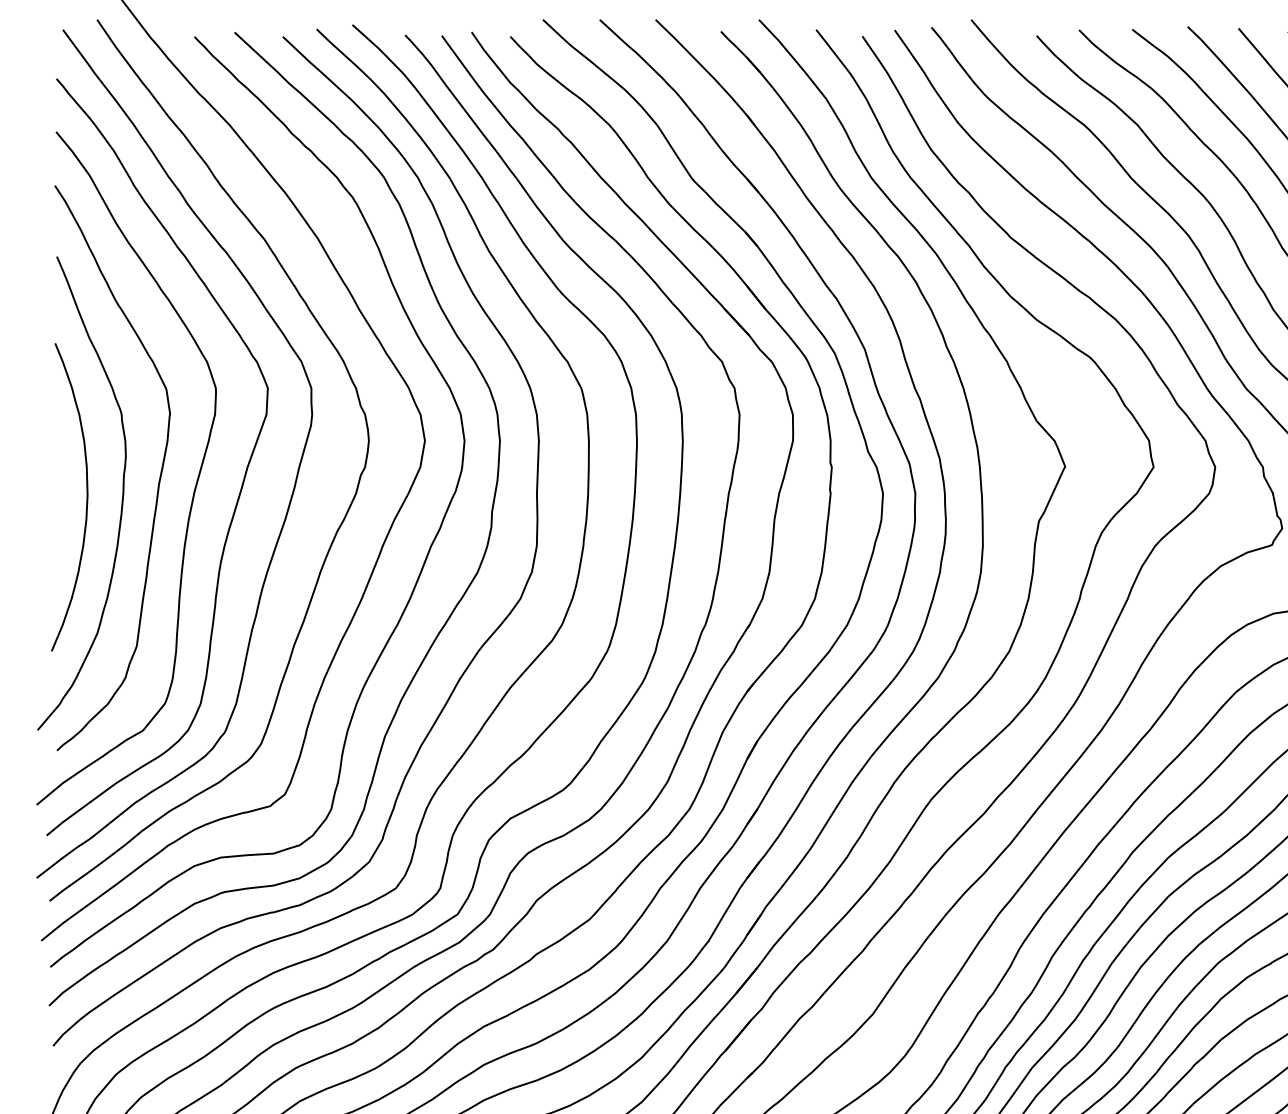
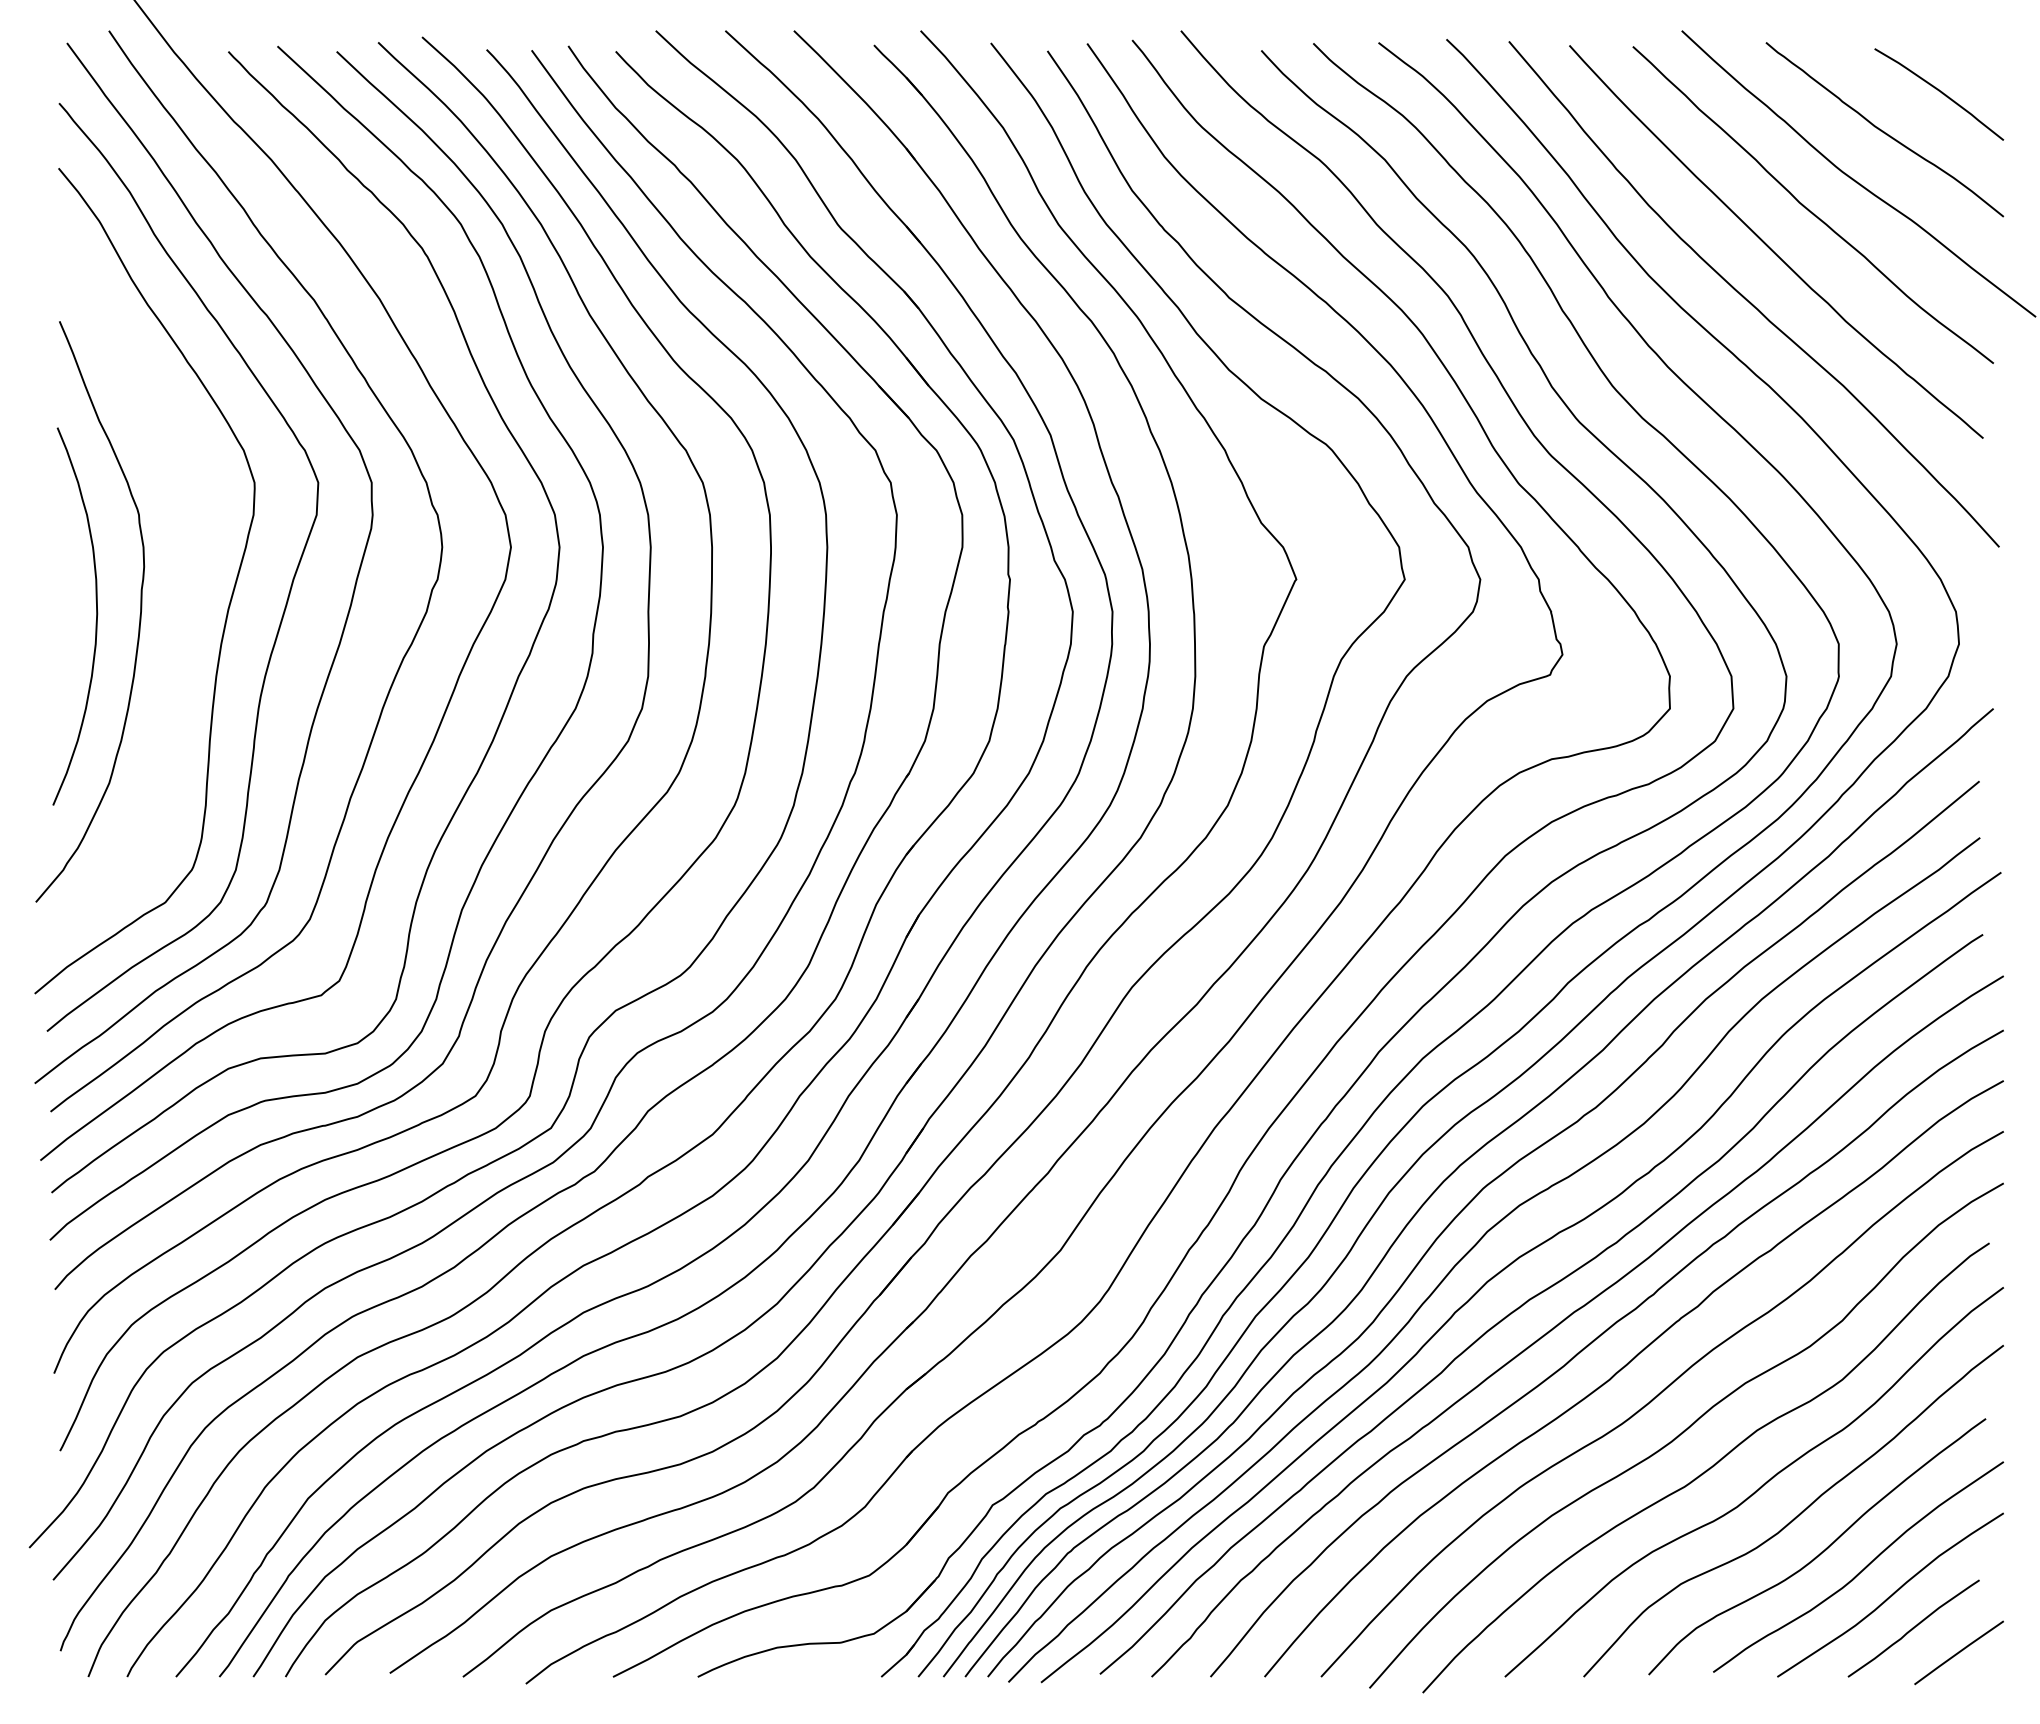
curve: (159, 476) -> (185, 591), removed

